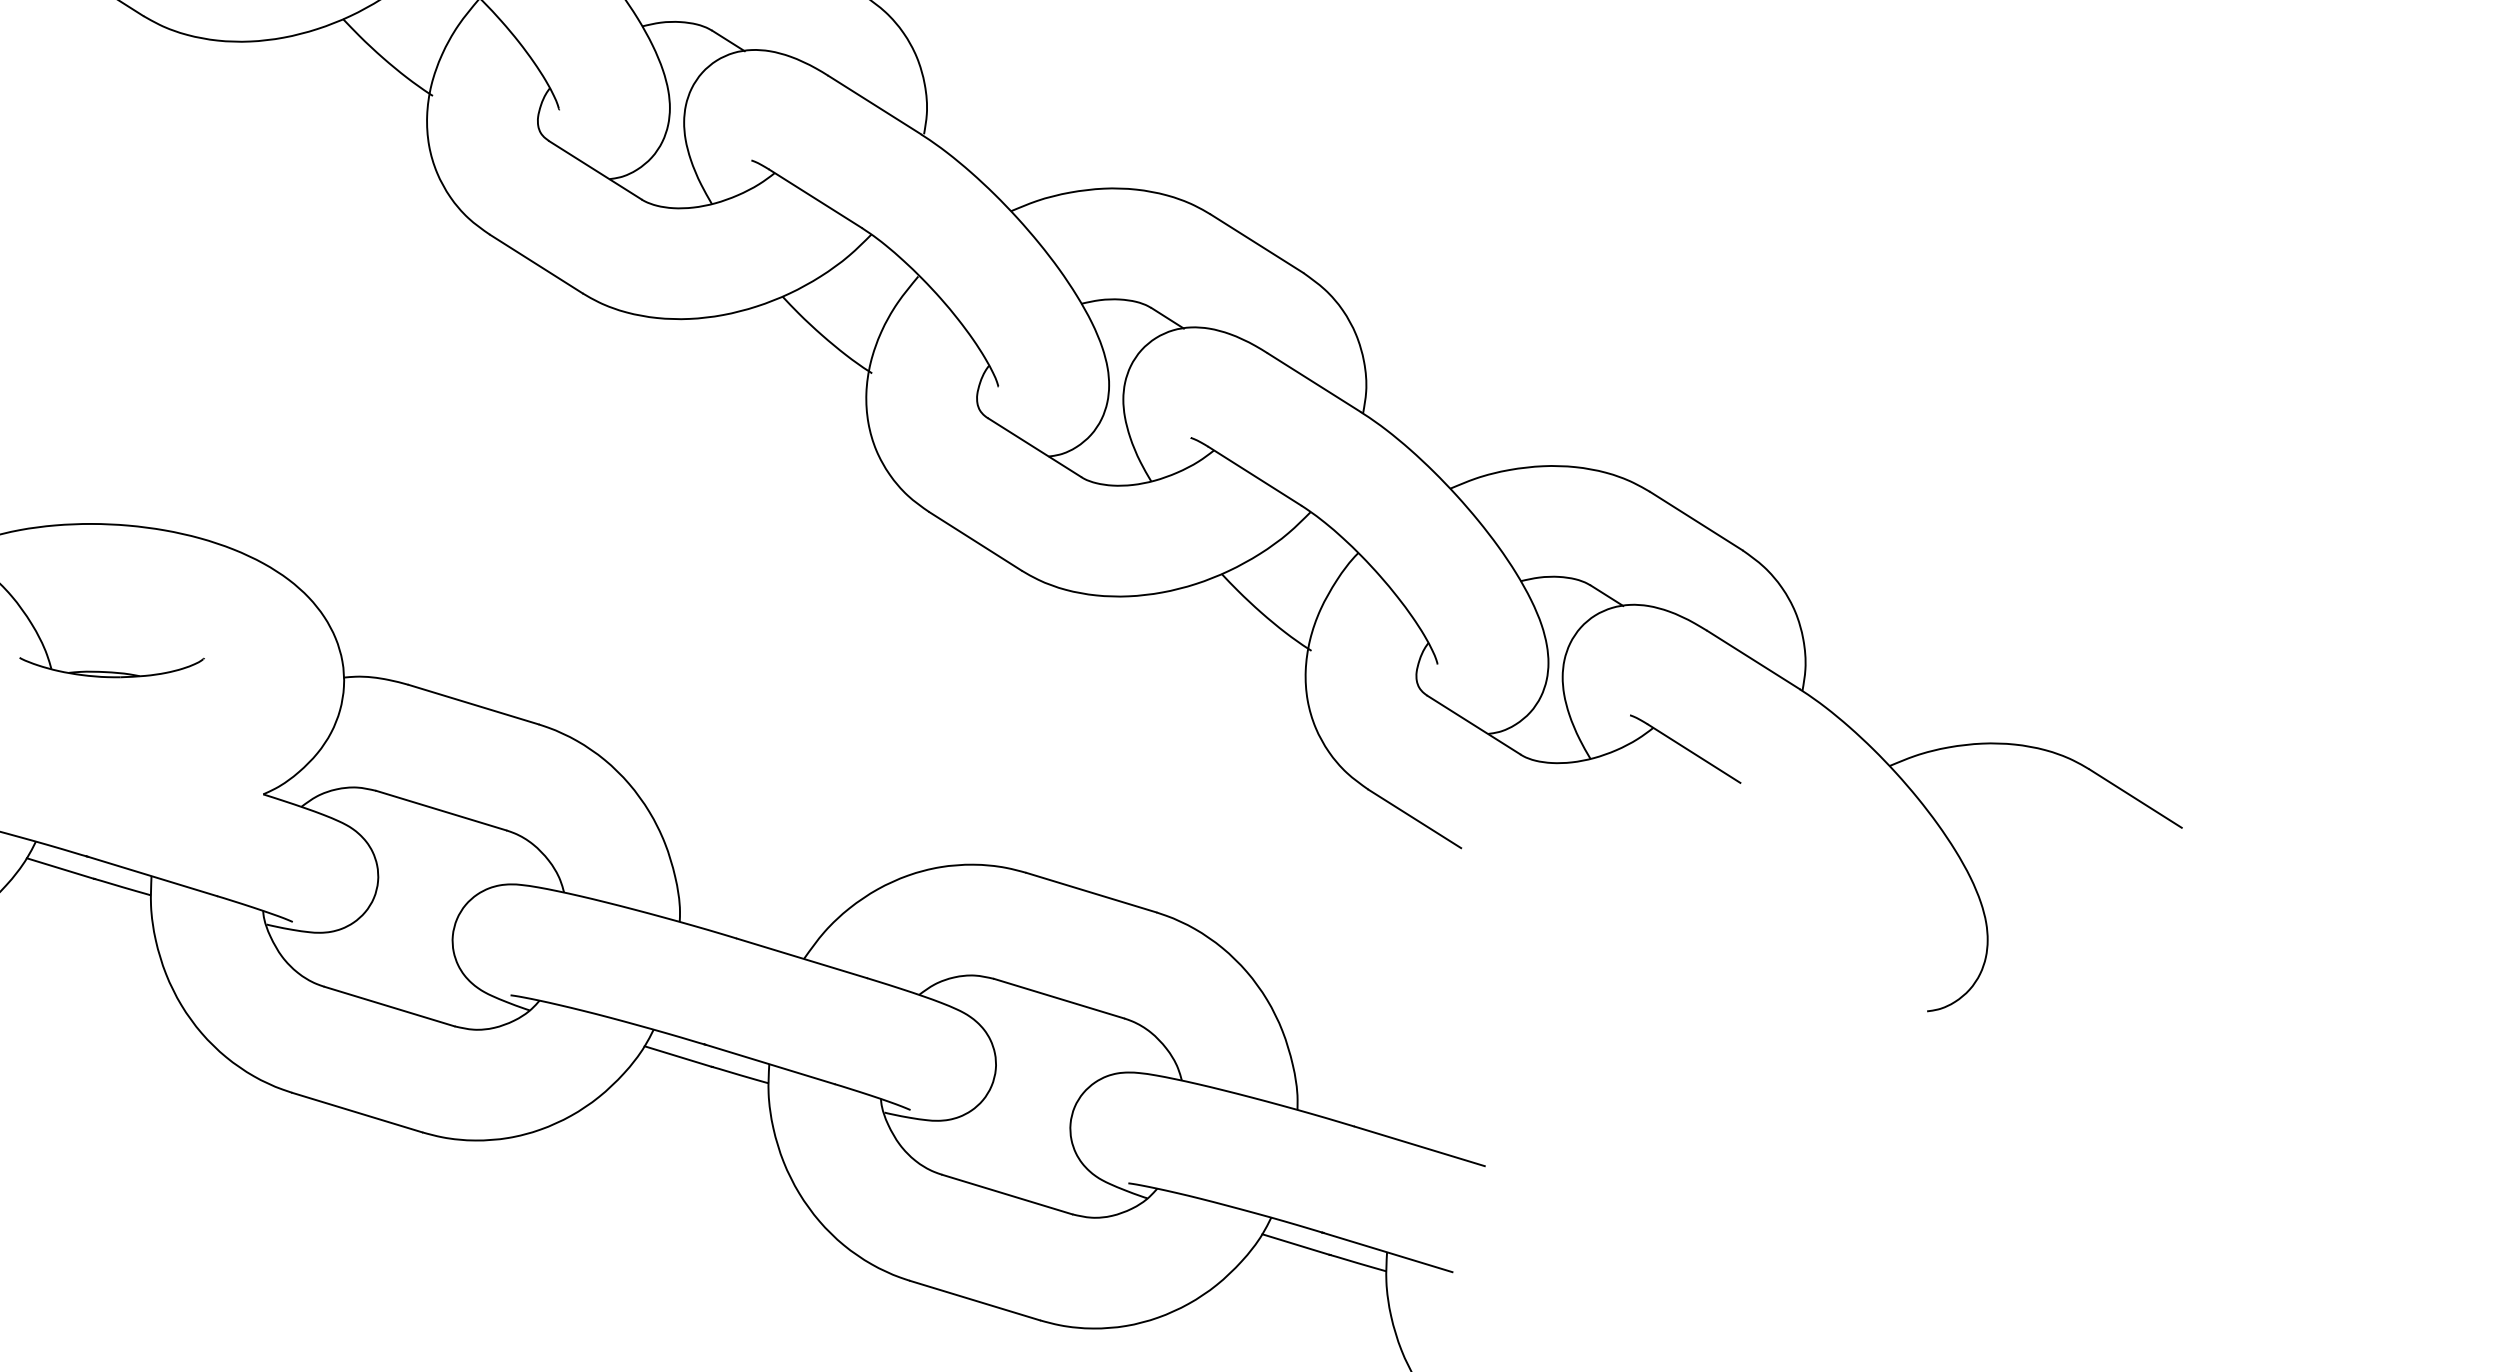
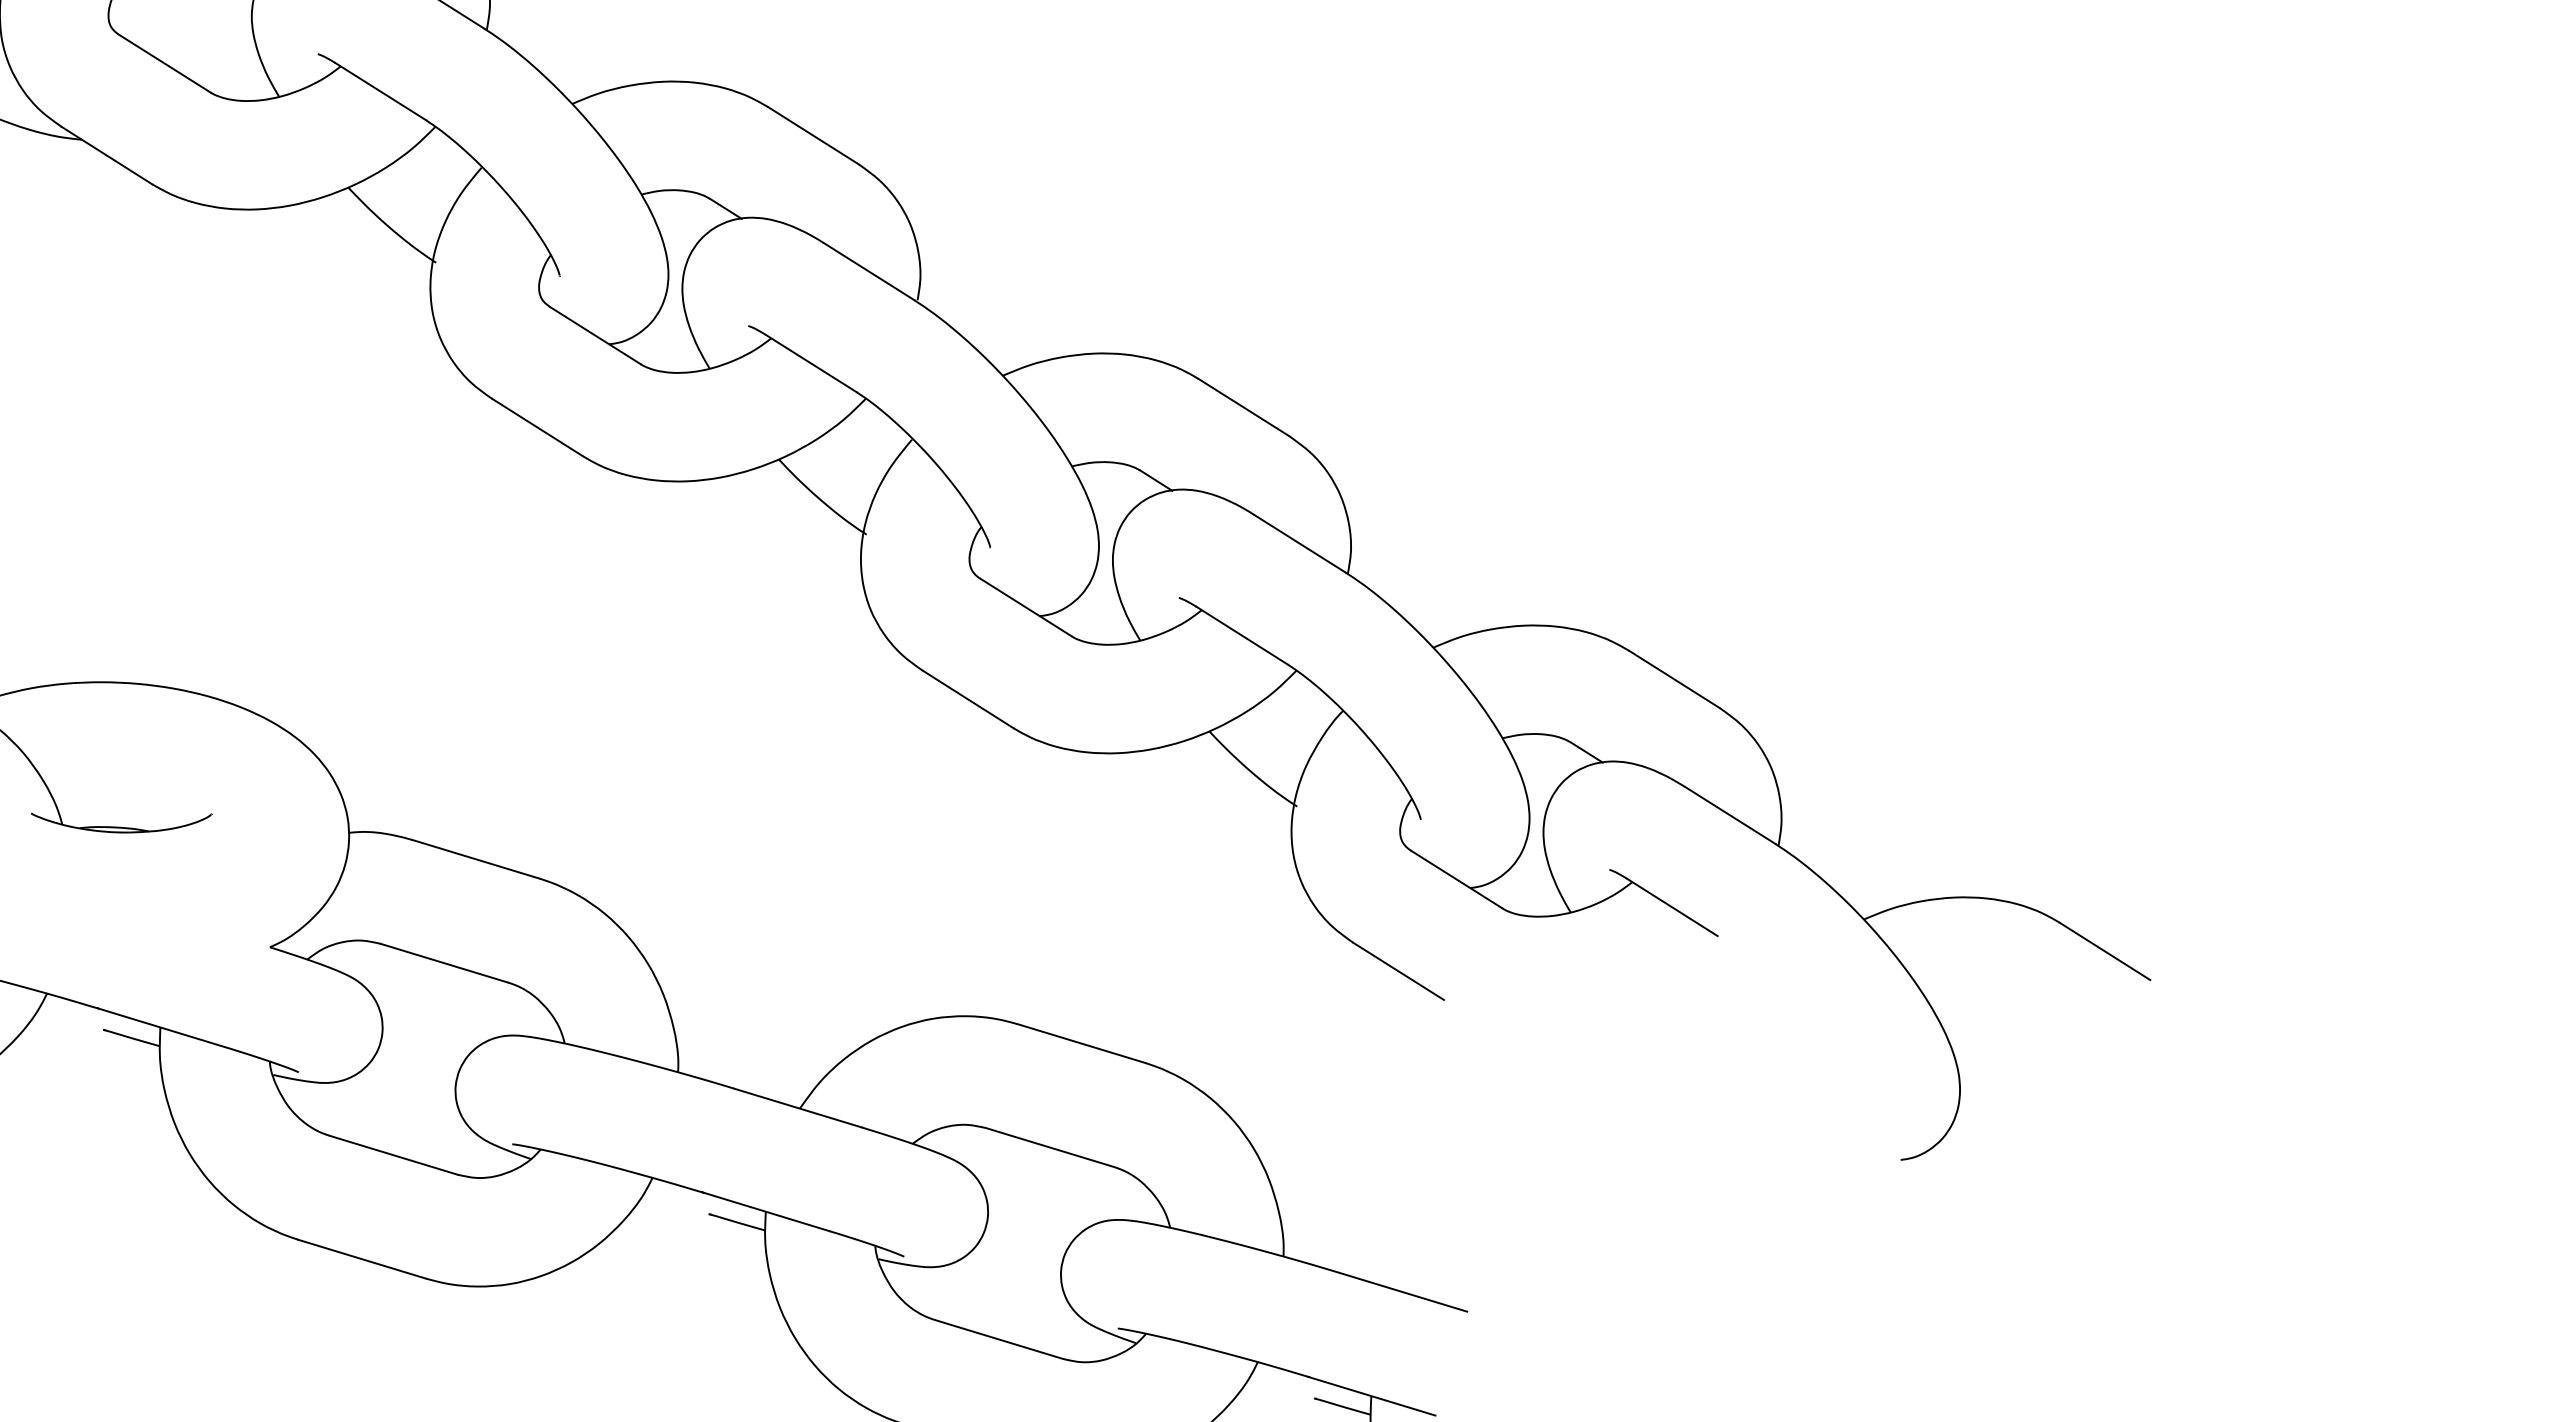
line: (59, 868) -> (70, 1019), removed
line: (678, 1056) -> (676, 1204), removed
line: (1295, 1244) -> (1281, 1388), removed

